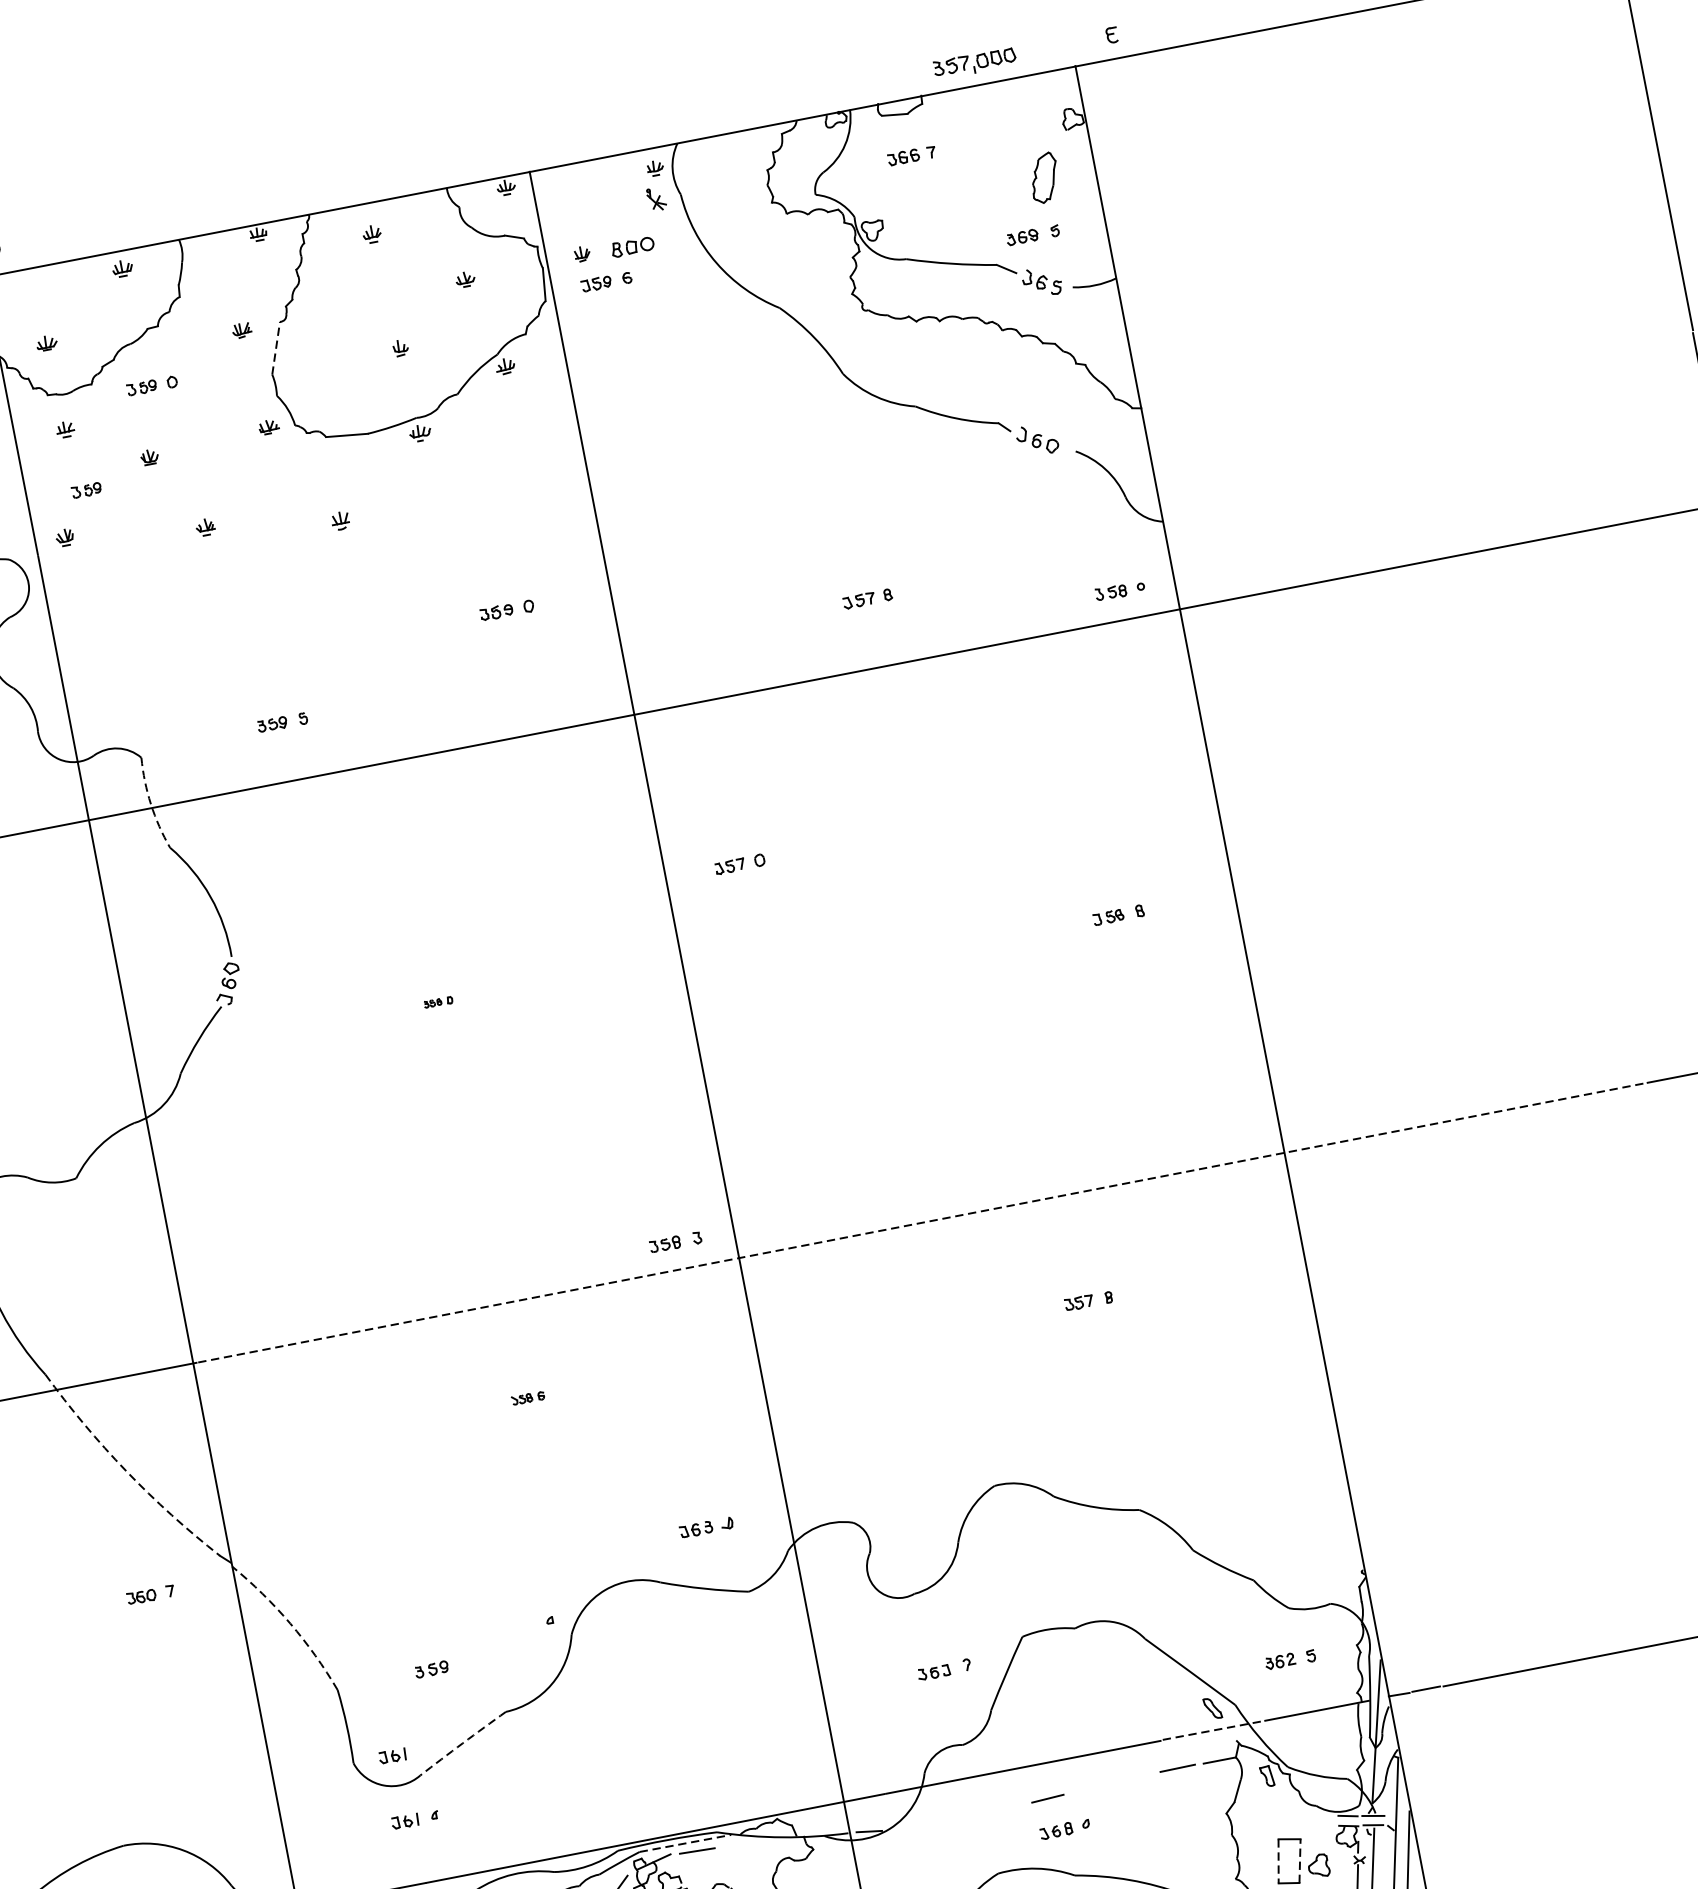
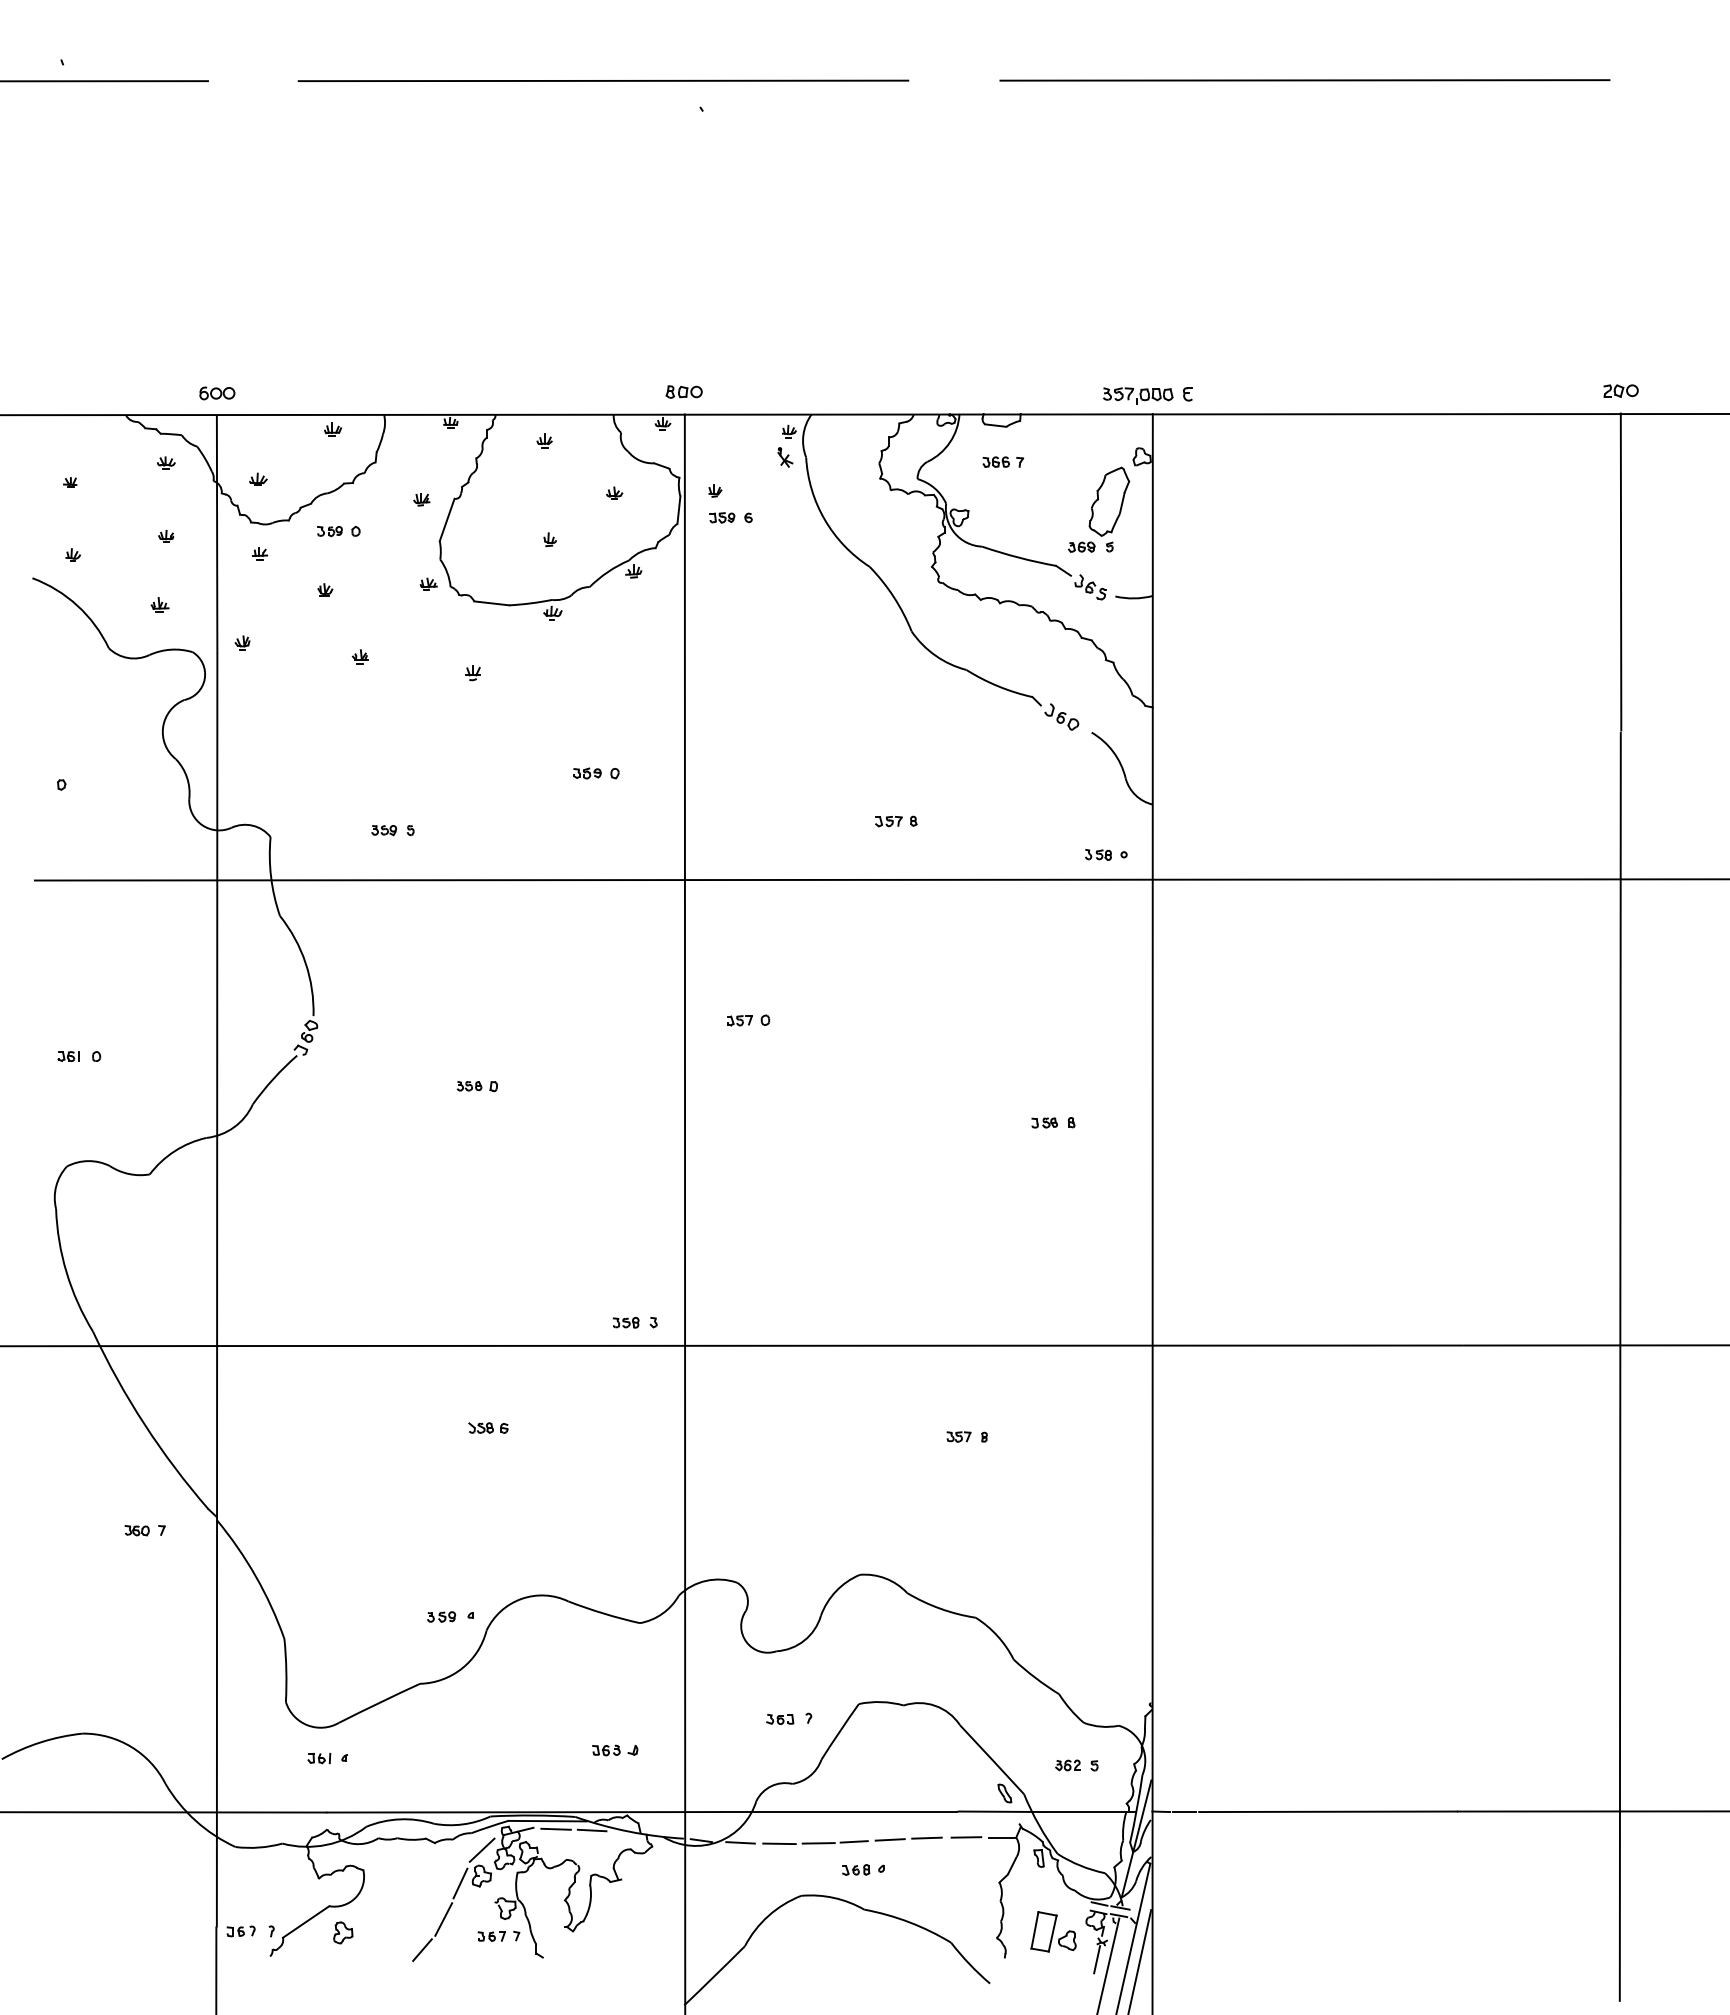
part: (975, 62) -> (1138, 395), moved
part: (1044, 177) -> (1109, 501), size x1.67
part: (631, 246) -> (683, 391), moved
line: (276, 347) -> (447, 519), dashed -> solid
part: (86, 490) -> (267, 607), removed
arc: (151, 804) -> (271, 877), dashed -> solid
part: (437, 1002) -> (476, 1086), size x1.67
line: (922, 1222) -> (842, 1345), dashed -> solid
part: (528, 1397) -> (488, 1427), size x1.43
arc: (126, 1471) -> (144, 1424), dashed -> solid
part: (706, 1527) -> (615, 1750), moved
arc: (289, 1623) -> (255, 1576), dashed -> solid
part: (431, 1668) -> (441, 1616), moved
line: (1214, 1729) -> (1002, 1811), dashed -> solid
arc: (462, 1742) -> (379, 1702), dashed -> solid
part: (392, 1756) -> (319, 1702), removed
line: (1131, 1777) -> (926, 1837), added
line: (1088, 1788) -> (889, 1839), added
line: (1006, 1808) -> (818, 1843), added
line: (961, 1817) -> (779, 1843), added
line: (915, 1824) -> (740, 1842), added
line: (686, 1843) -> (548, 1821), dashed -> solid
line: (738, 1844) -> (591, 1830), added
line: (1278, 1861) -> (1034, 1930), dashed -> solid
line: (1299, 1861) -> (1052, 1933), dashed -> solid

